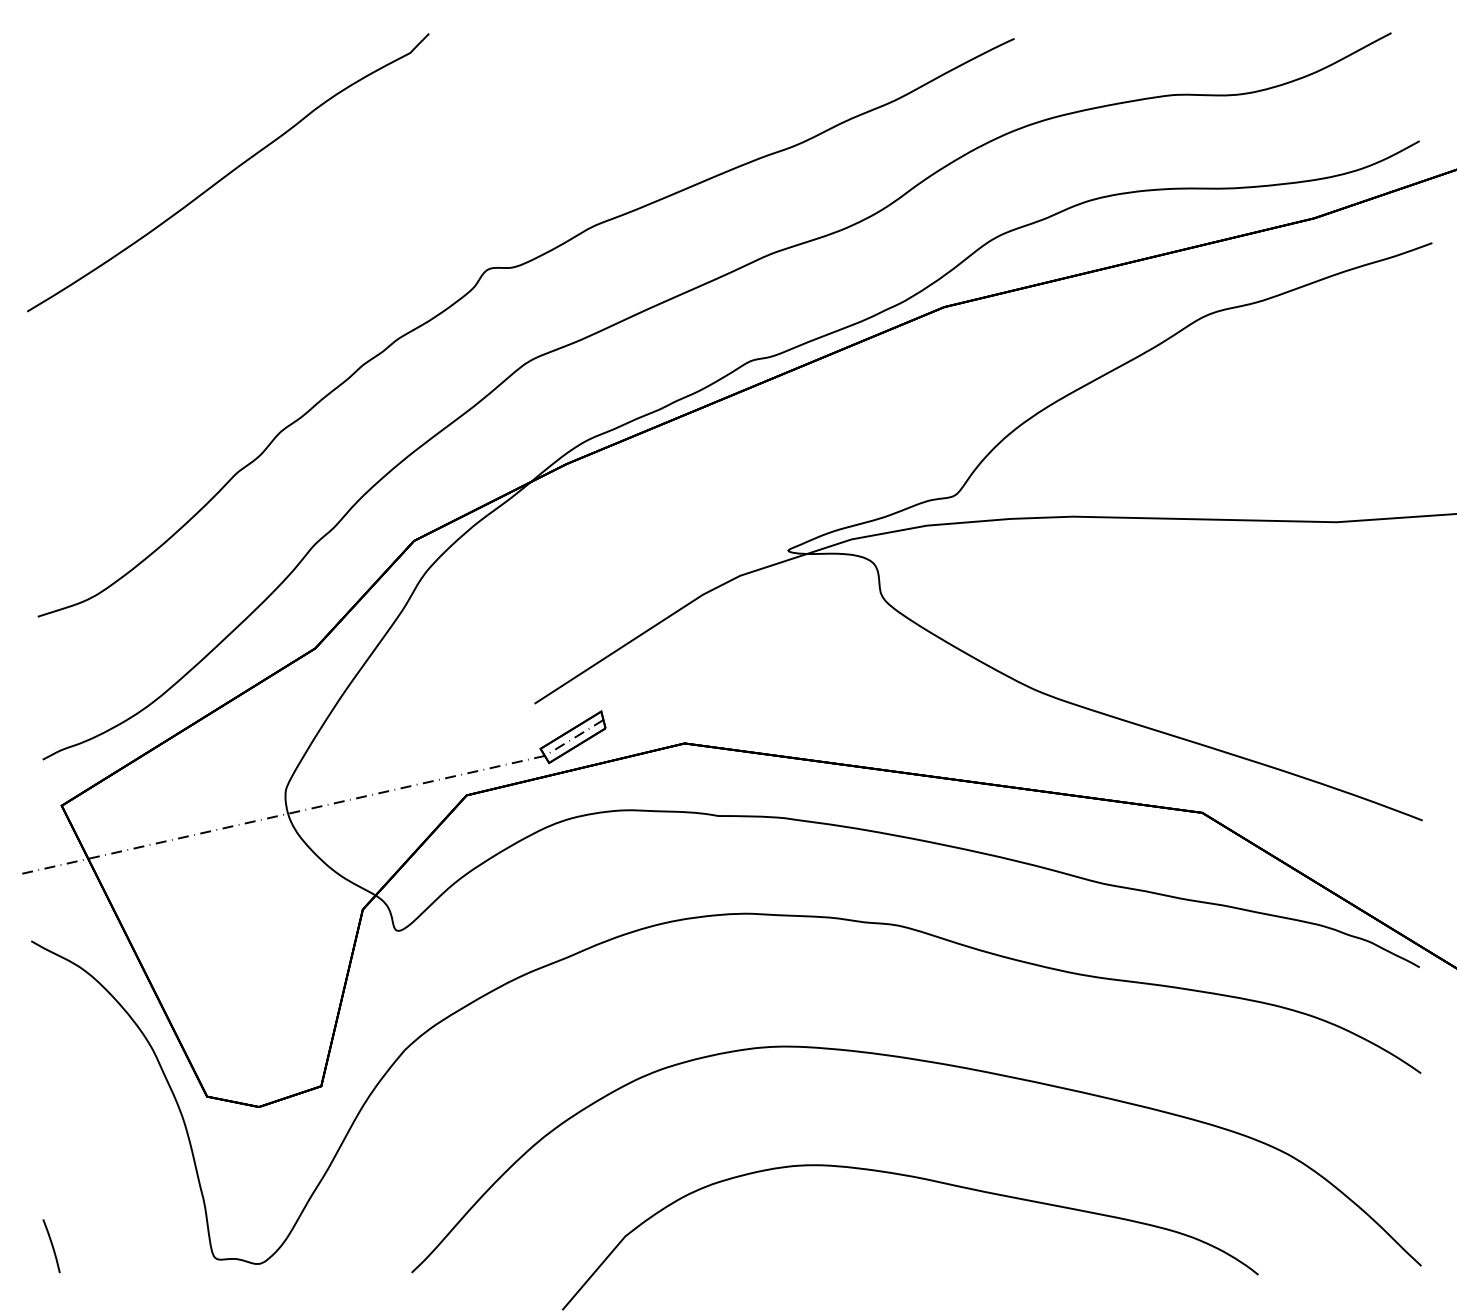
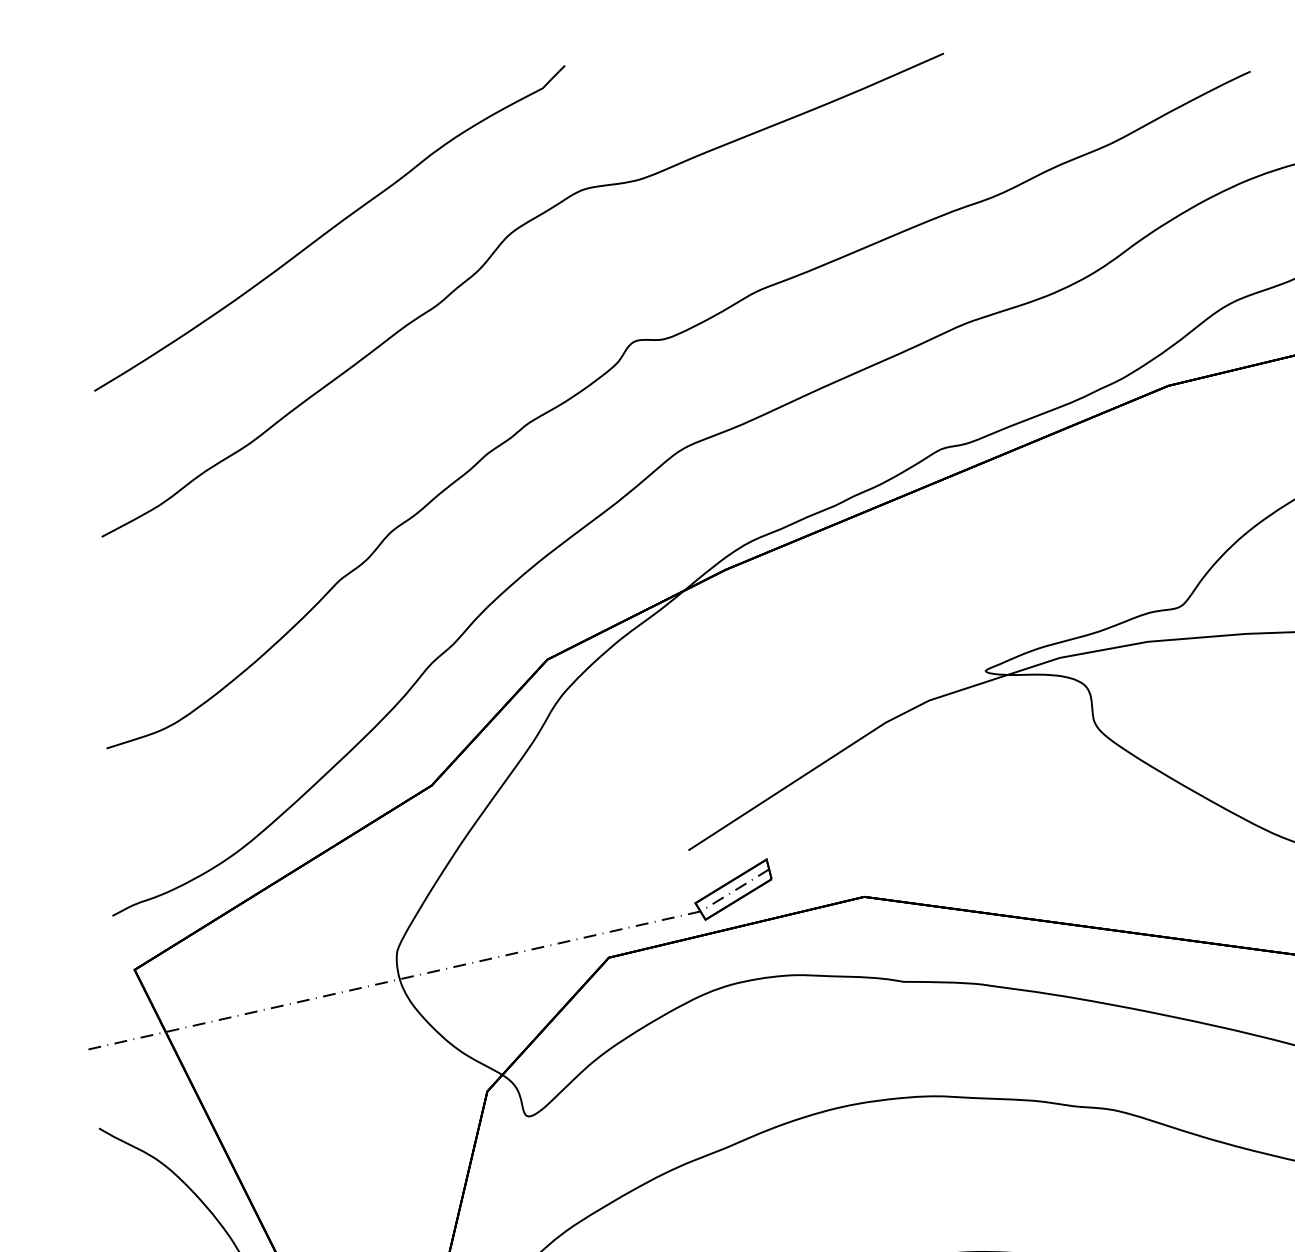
curve: (363, 201) -> (488, 262), added

